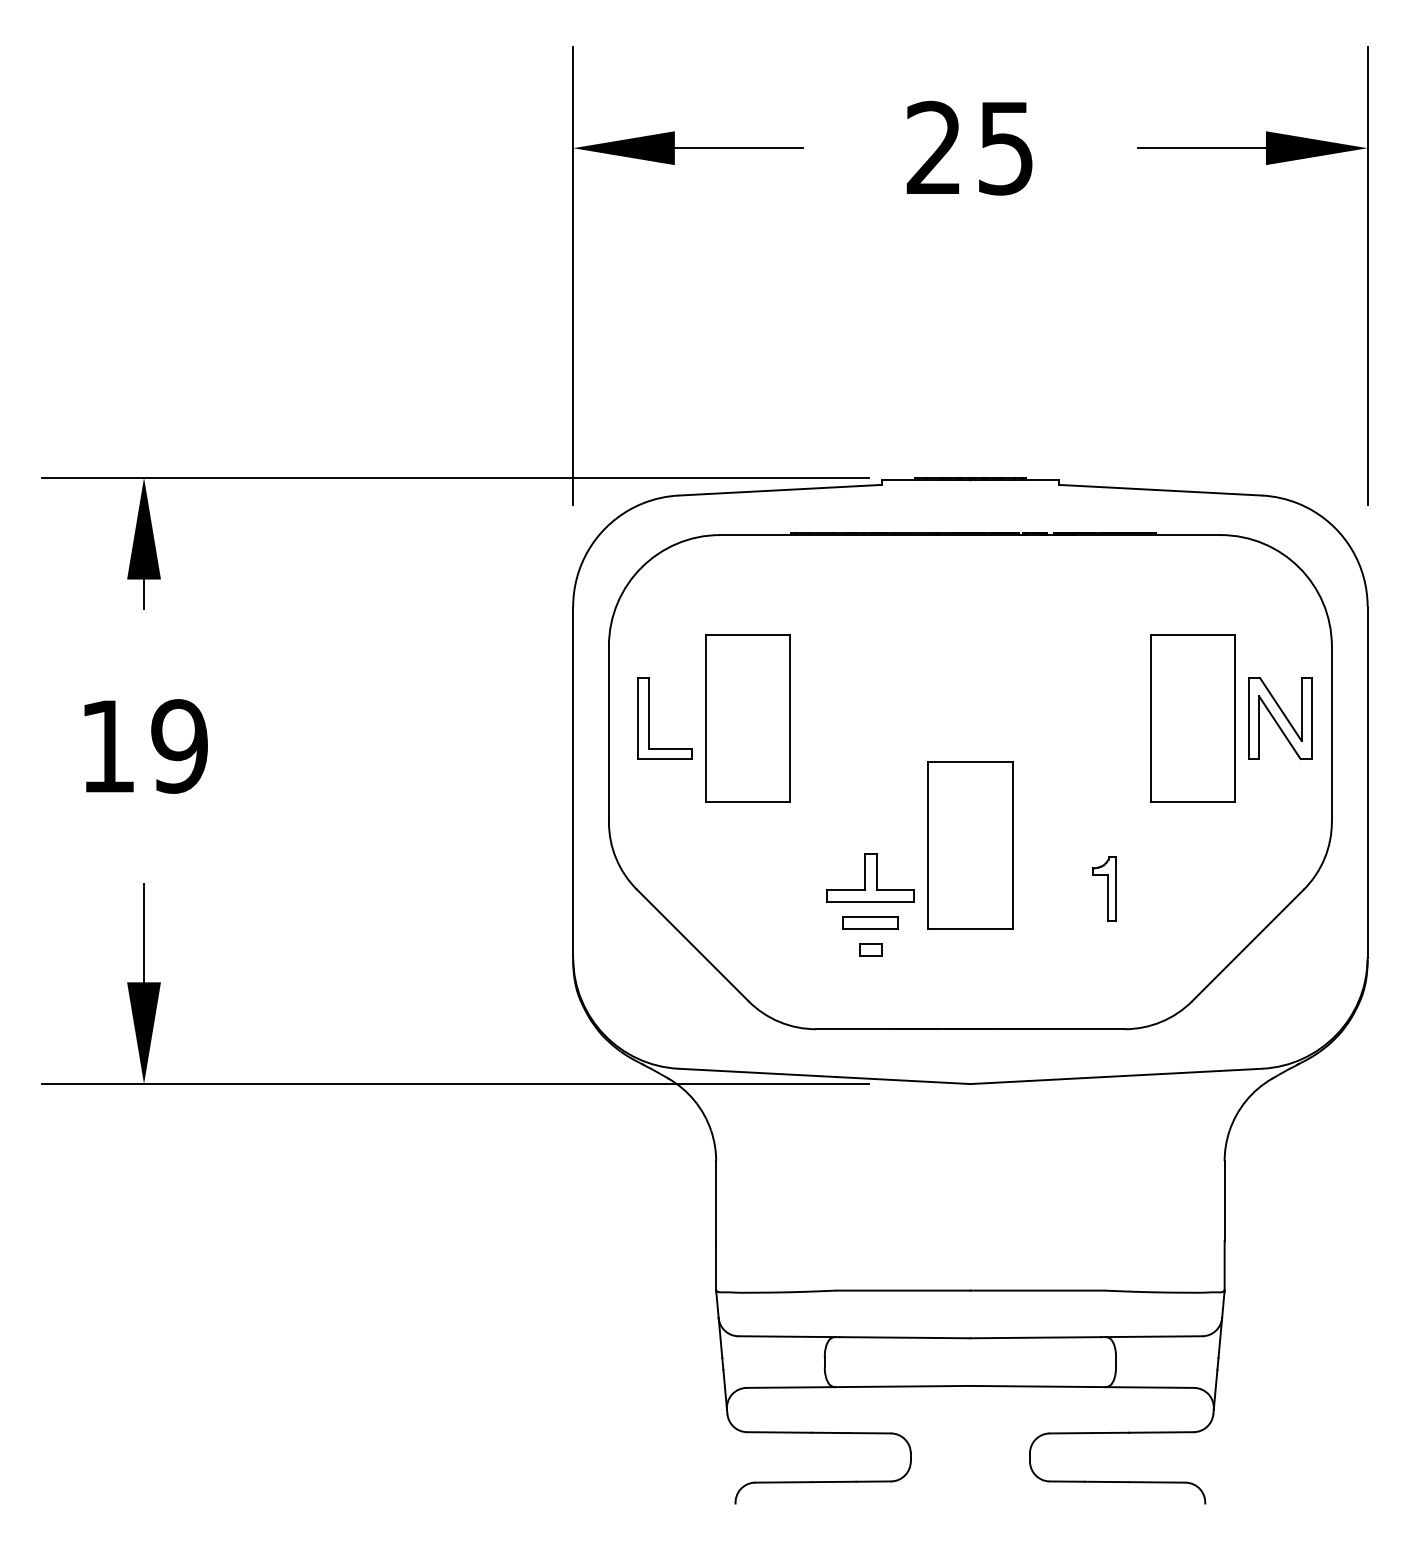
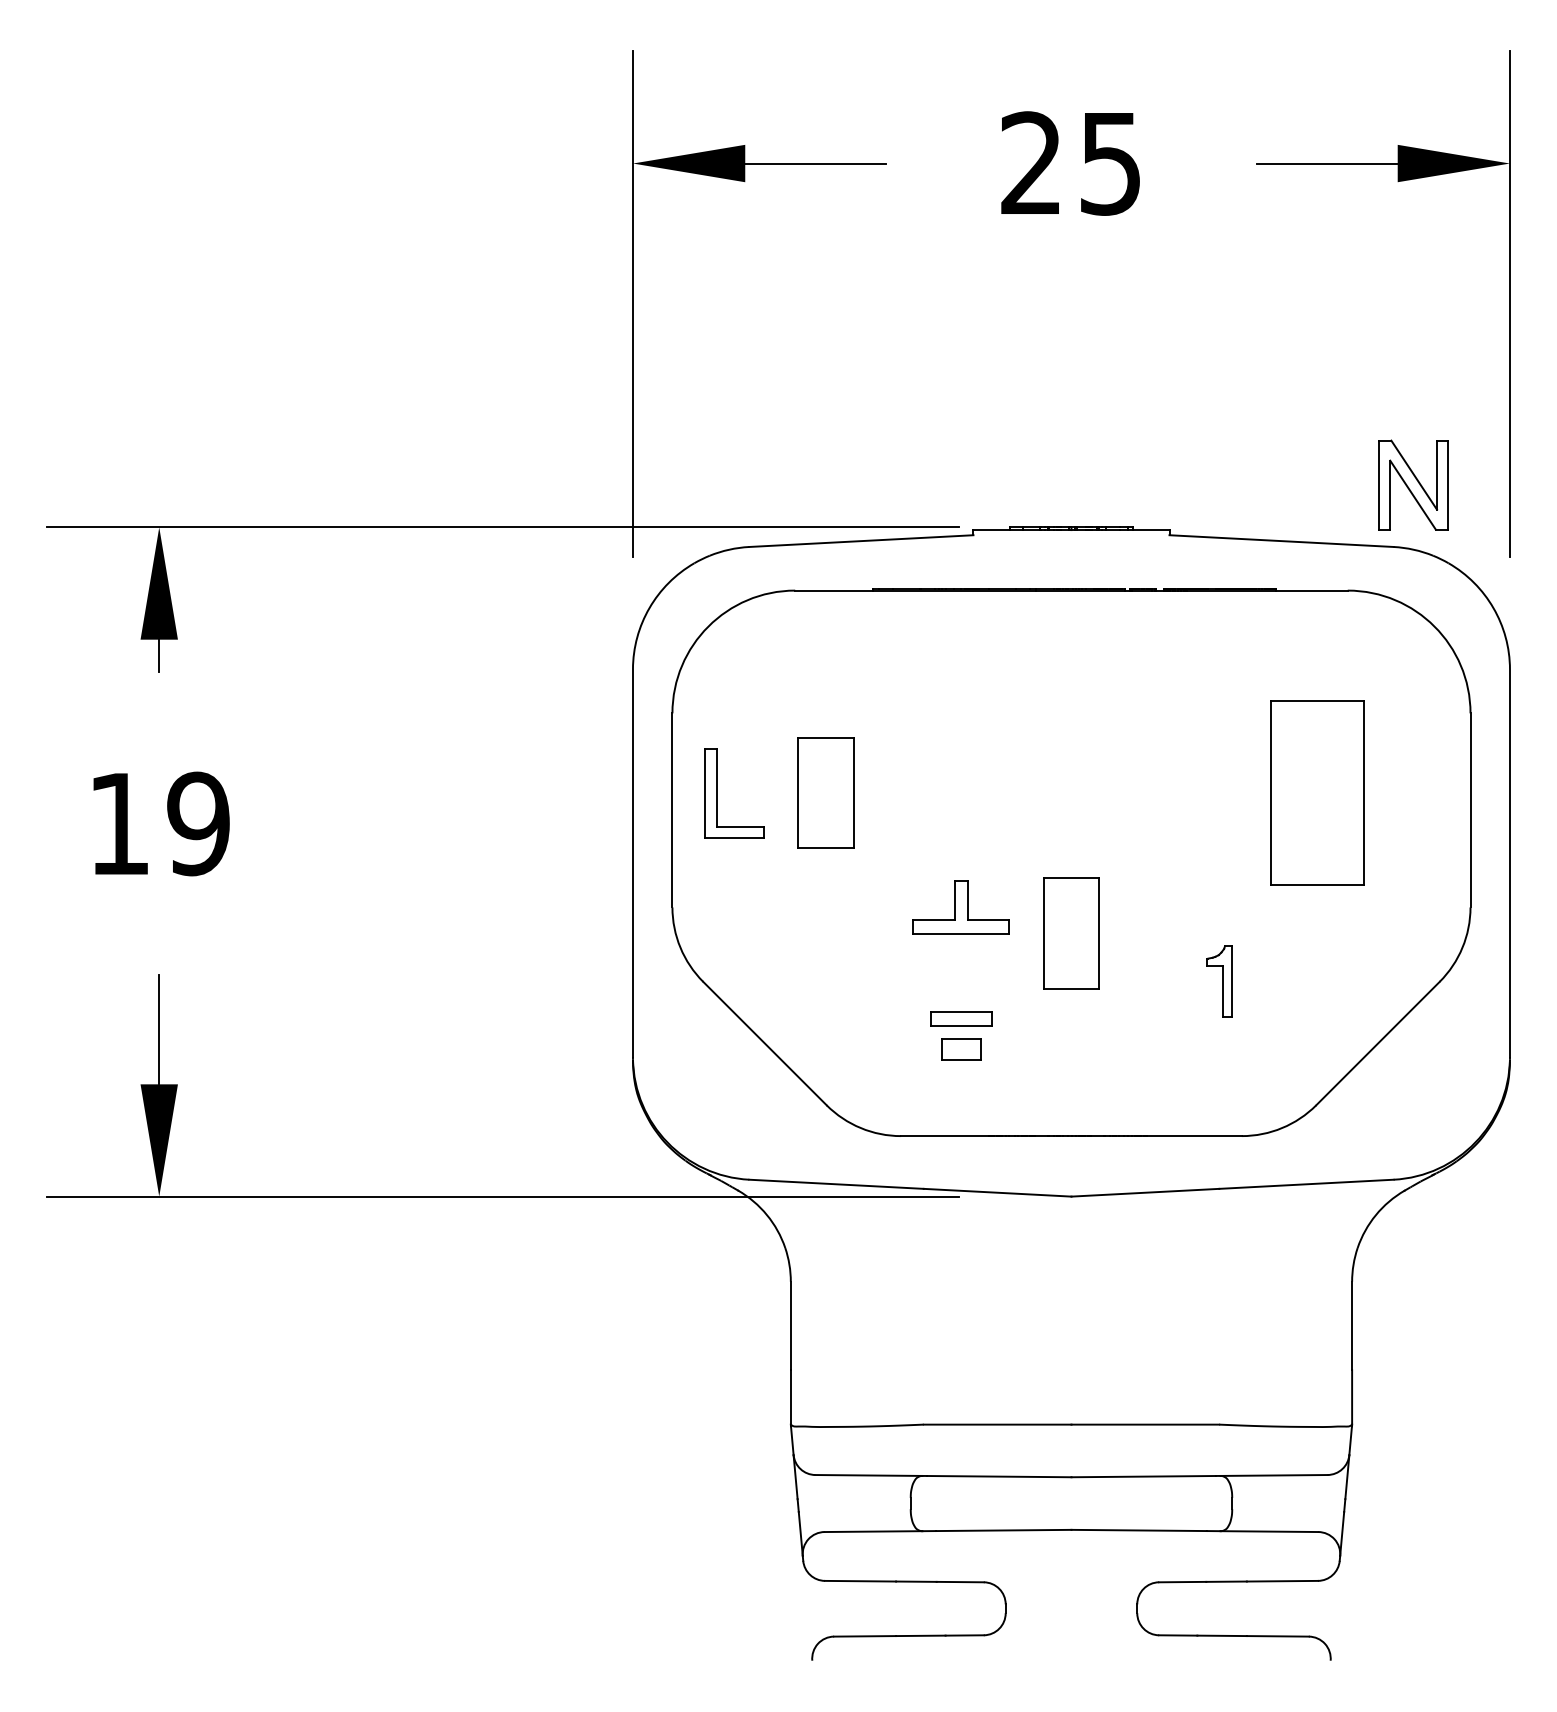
part: (747, 718) -> (825, 793), size x0.6
part: (1280, 718) -> (1413, 485), moved
part: (970, 845) -> (1071, 933), size x0.6
part: (870, 877) -> (961, 906), moved
part: (870, 949) -> (961, 1048), size x1.6

